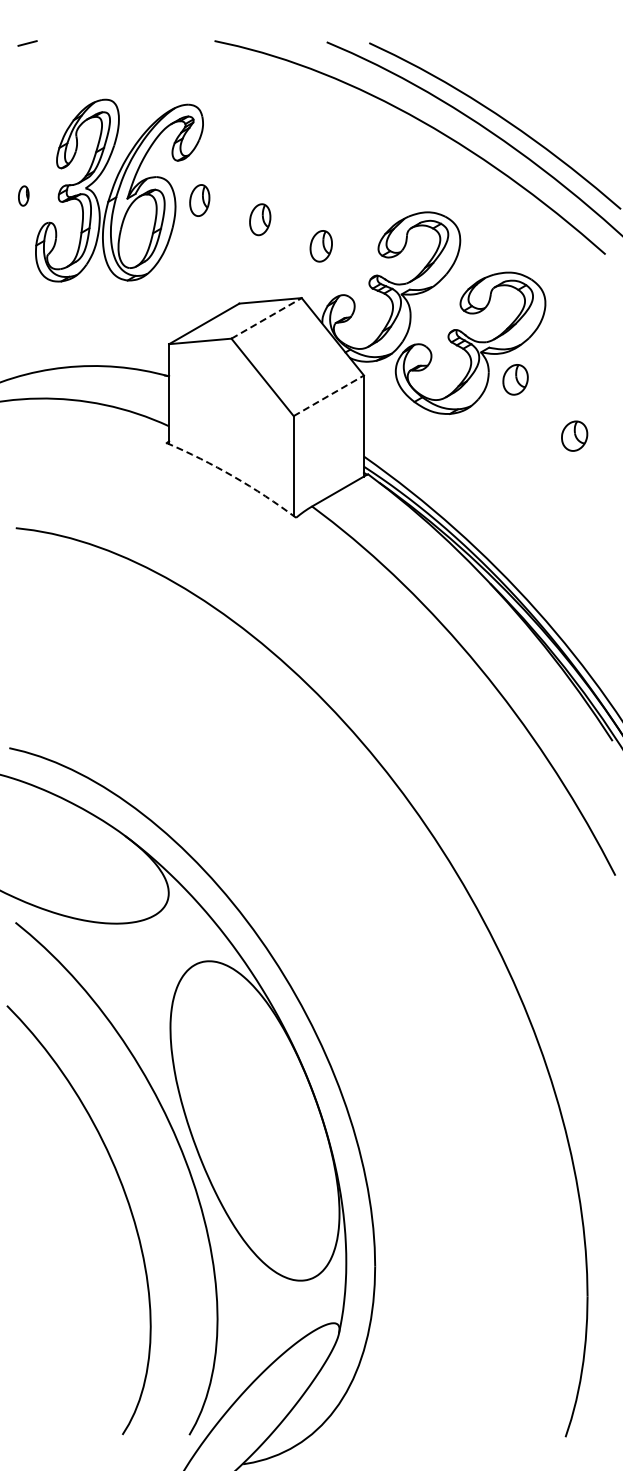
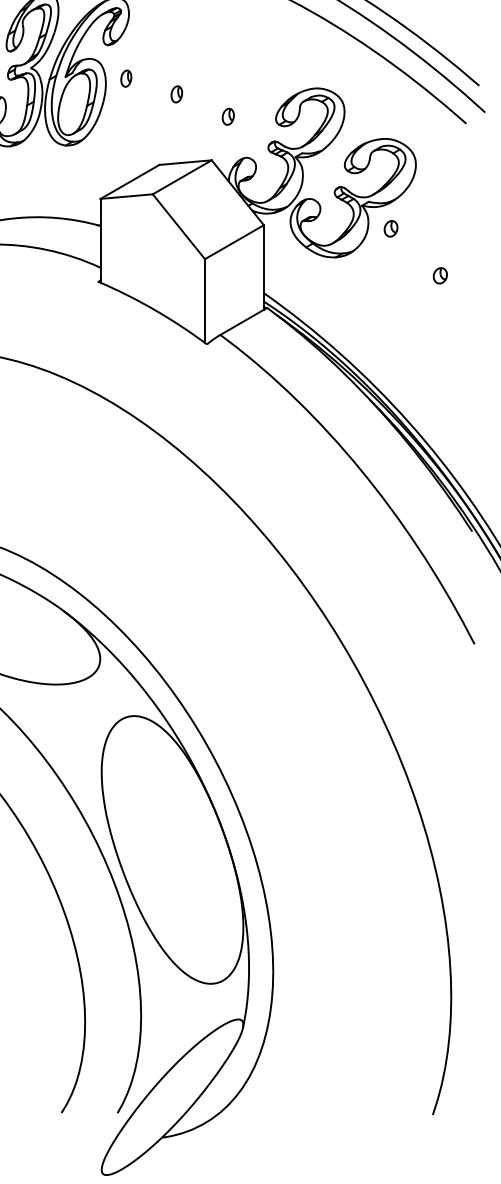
part: (199, 200) -> (126, 78), size x0.62
part: (259, 218) -> (176, 93), size x0.62
part: (321, 245) -> (228, 116), size x0.62
line: (266, 318) -> (182, 177), dashed -> solid
part: (515, 379) -> (390, 228), size x0.62
line: (328, 395) -> (234, 241), dashed -> solid
part: (574, 435) -> (440, 275), size x0.62
arc: (233, 476) -> (154, 309), dashed -> solid

